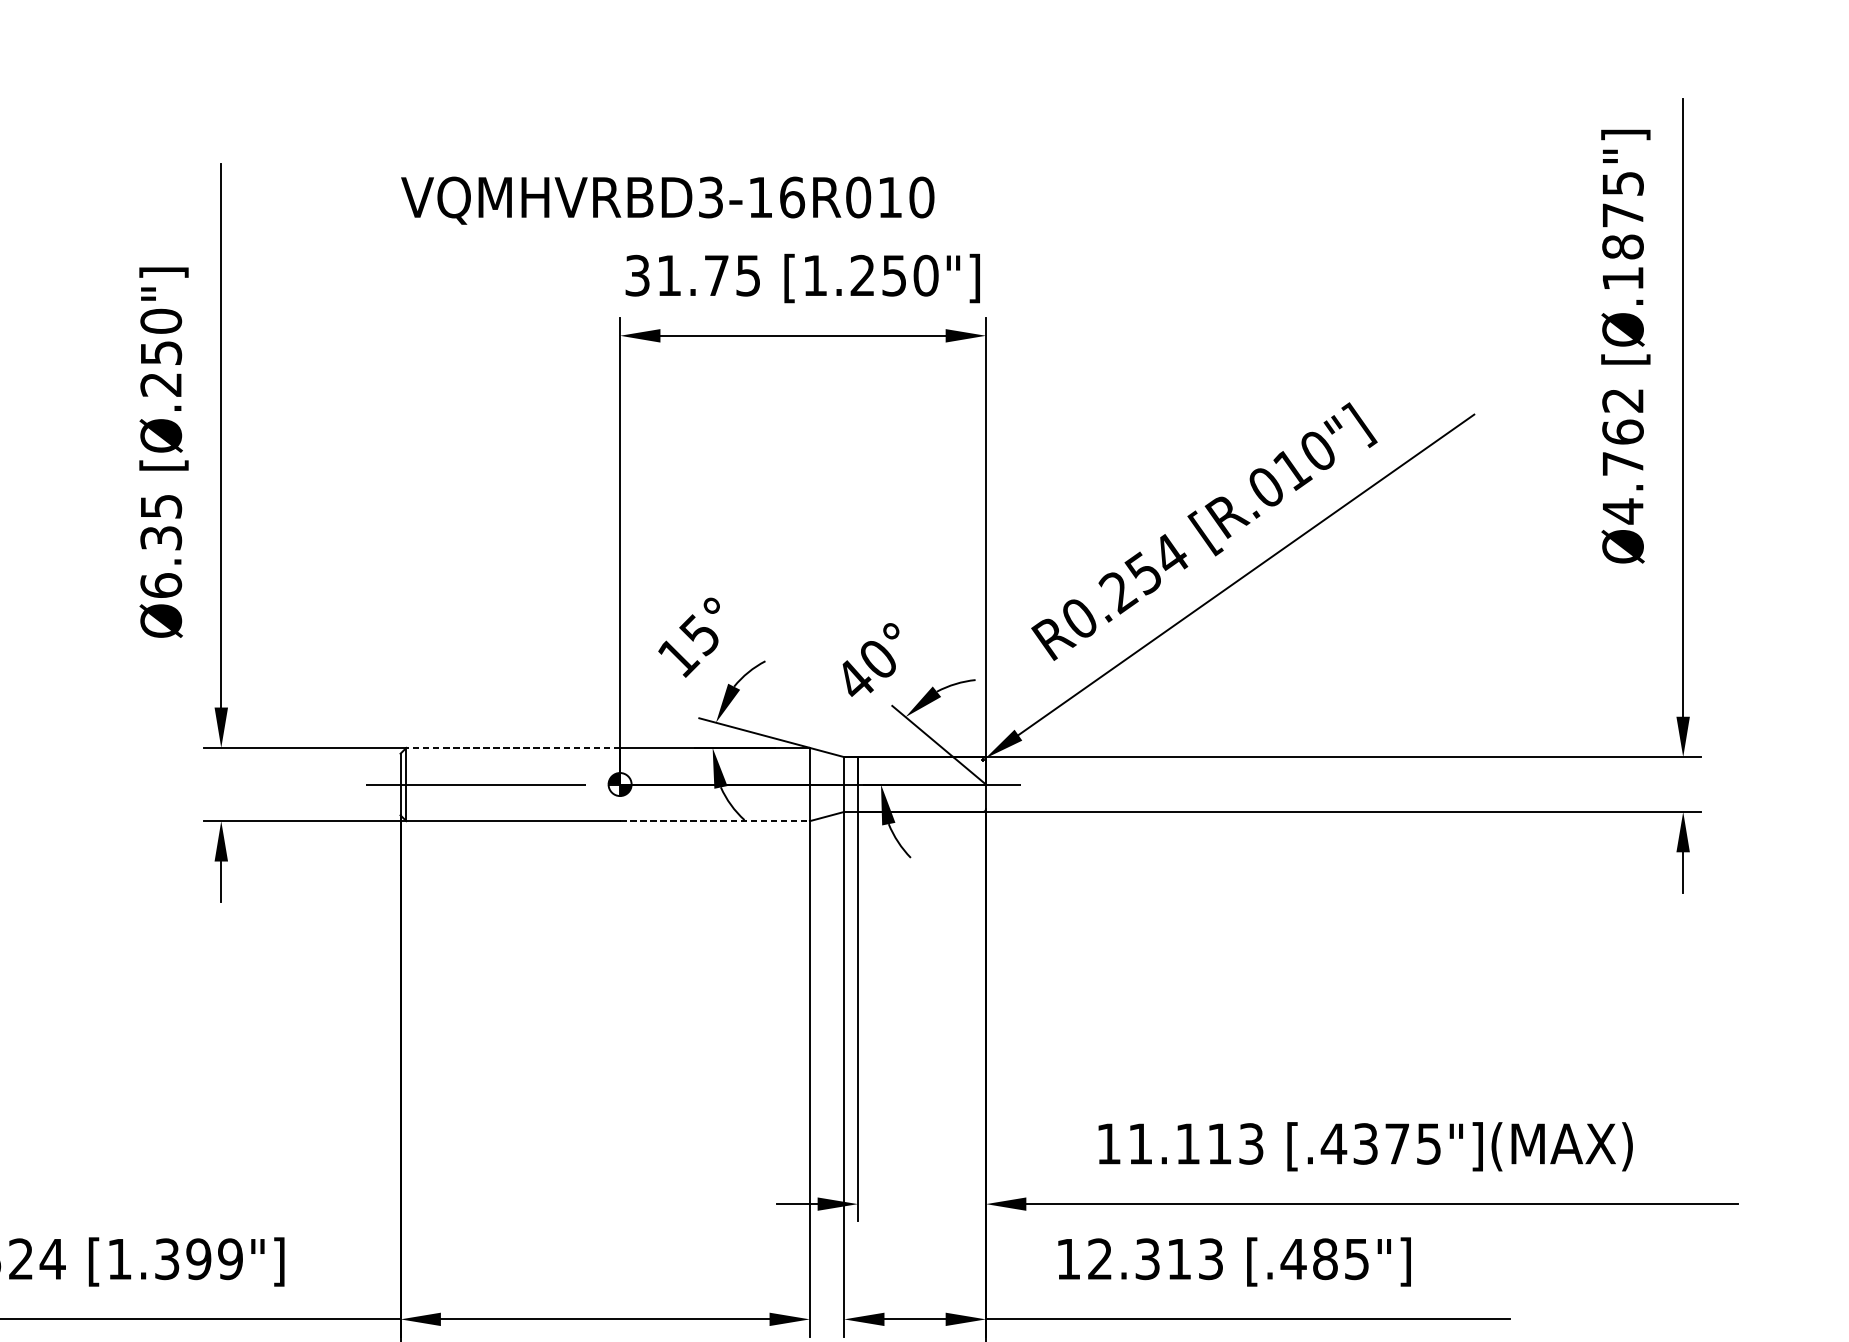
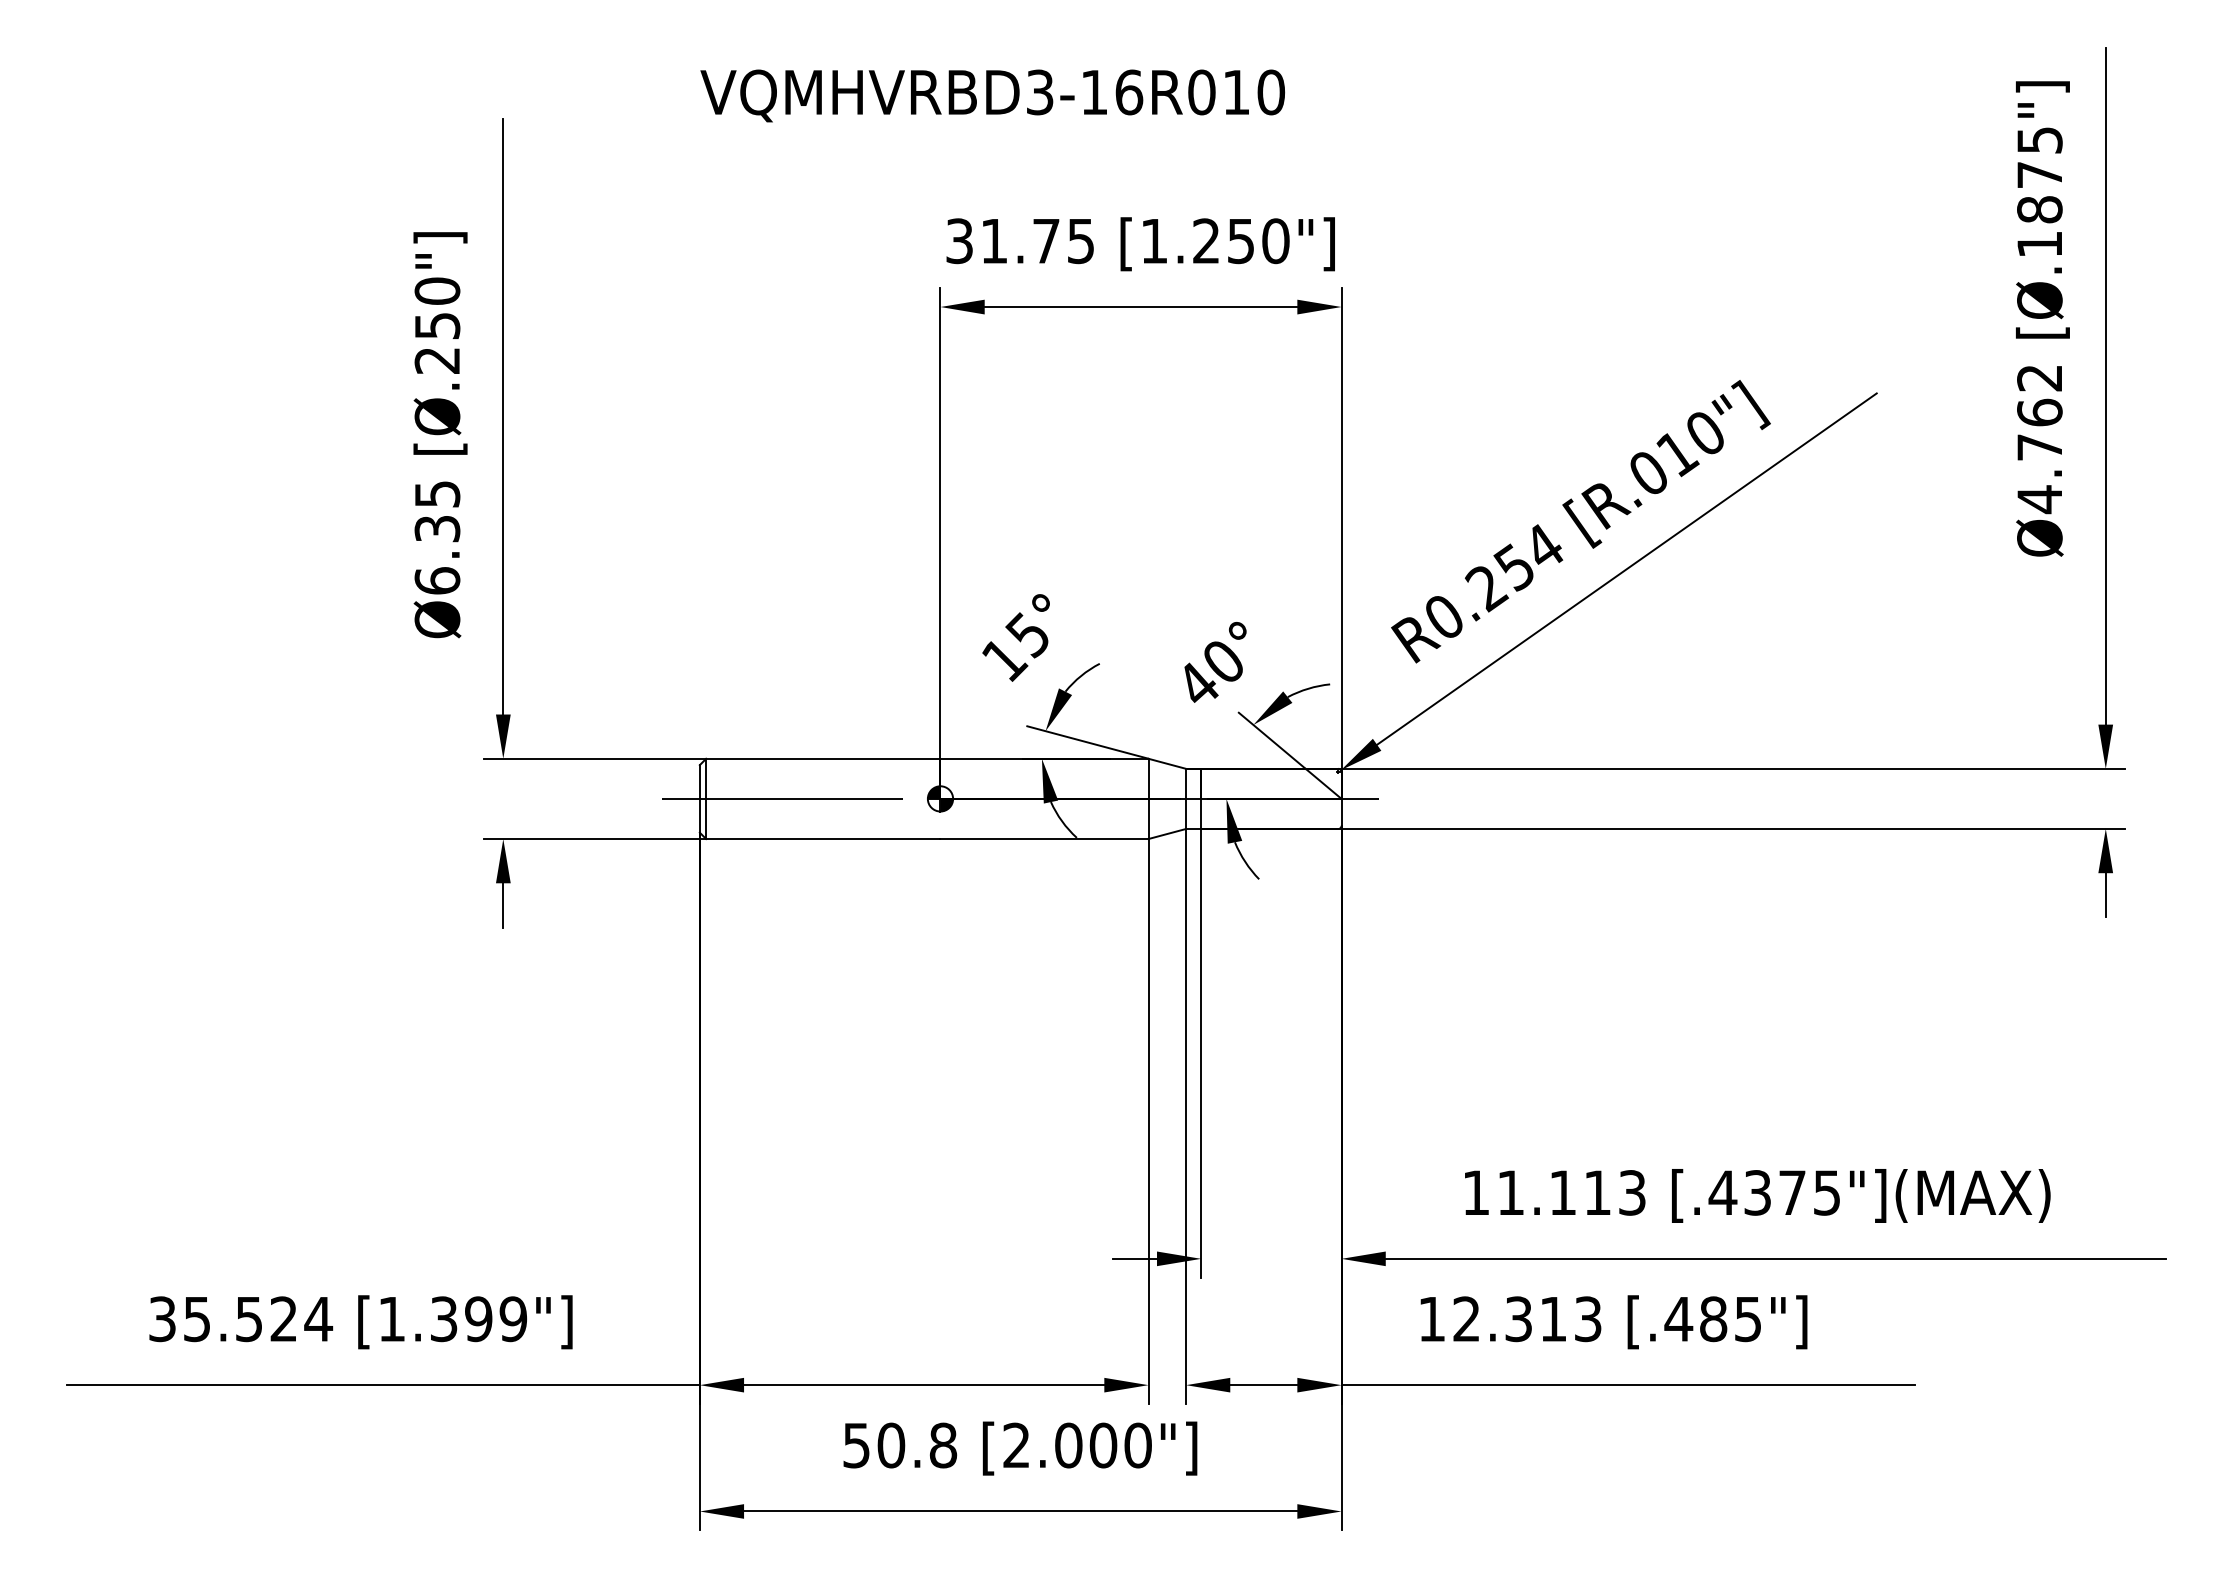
text: (667, 200) -> (992, 95), moved
line: (512, 747) -> (822, 758), dashed -> solid
line: (715, 821) -> (1045, 839), dashed -> solid

